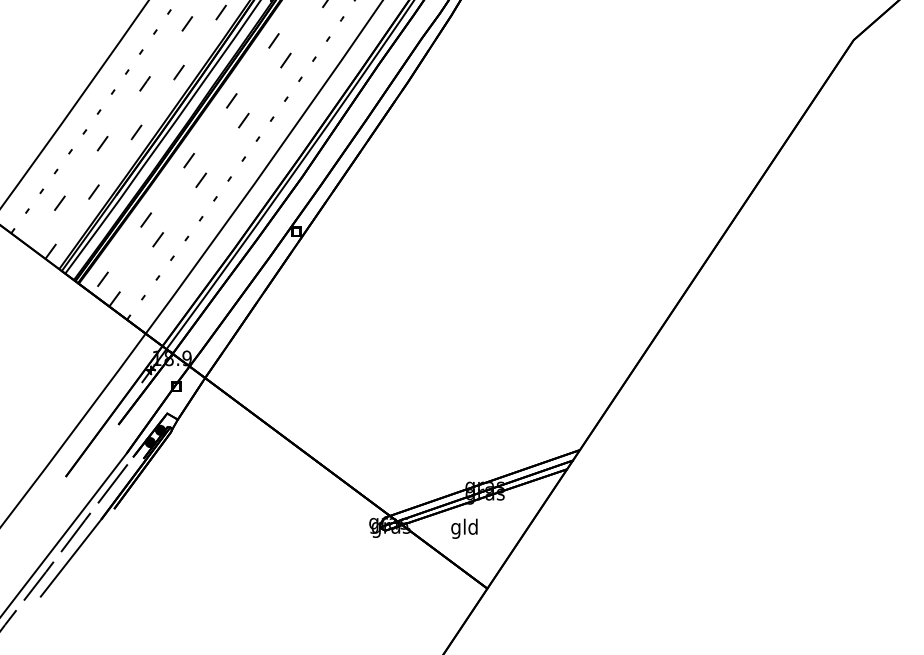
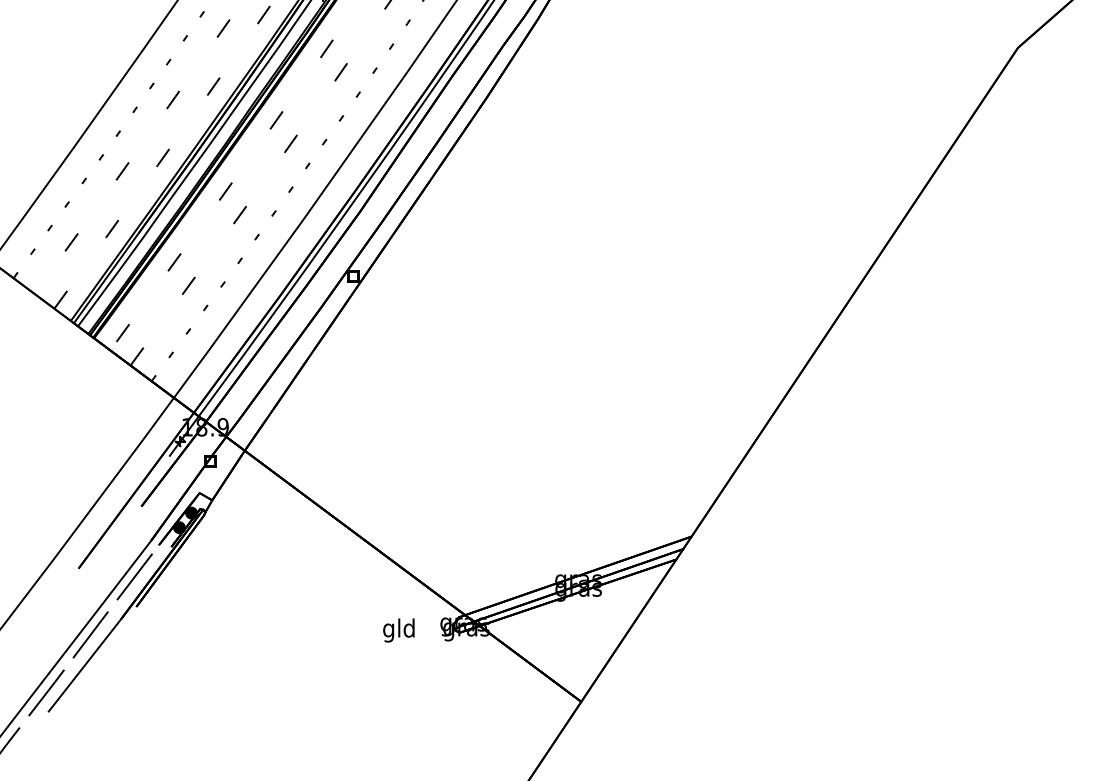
text: (464, 528) -> (398, 630), moved

